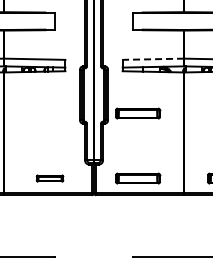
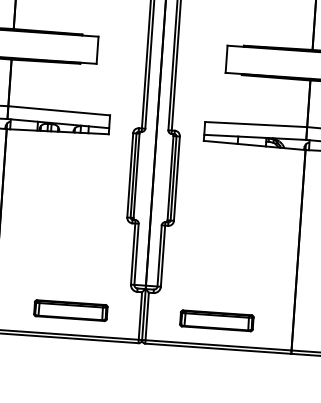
line: (153, 59) -> (256, 124), dashed -> solid
part: (138, 113) -> (225, 212), removed
part: (49, 178) -> (69, 310), size x1.67

